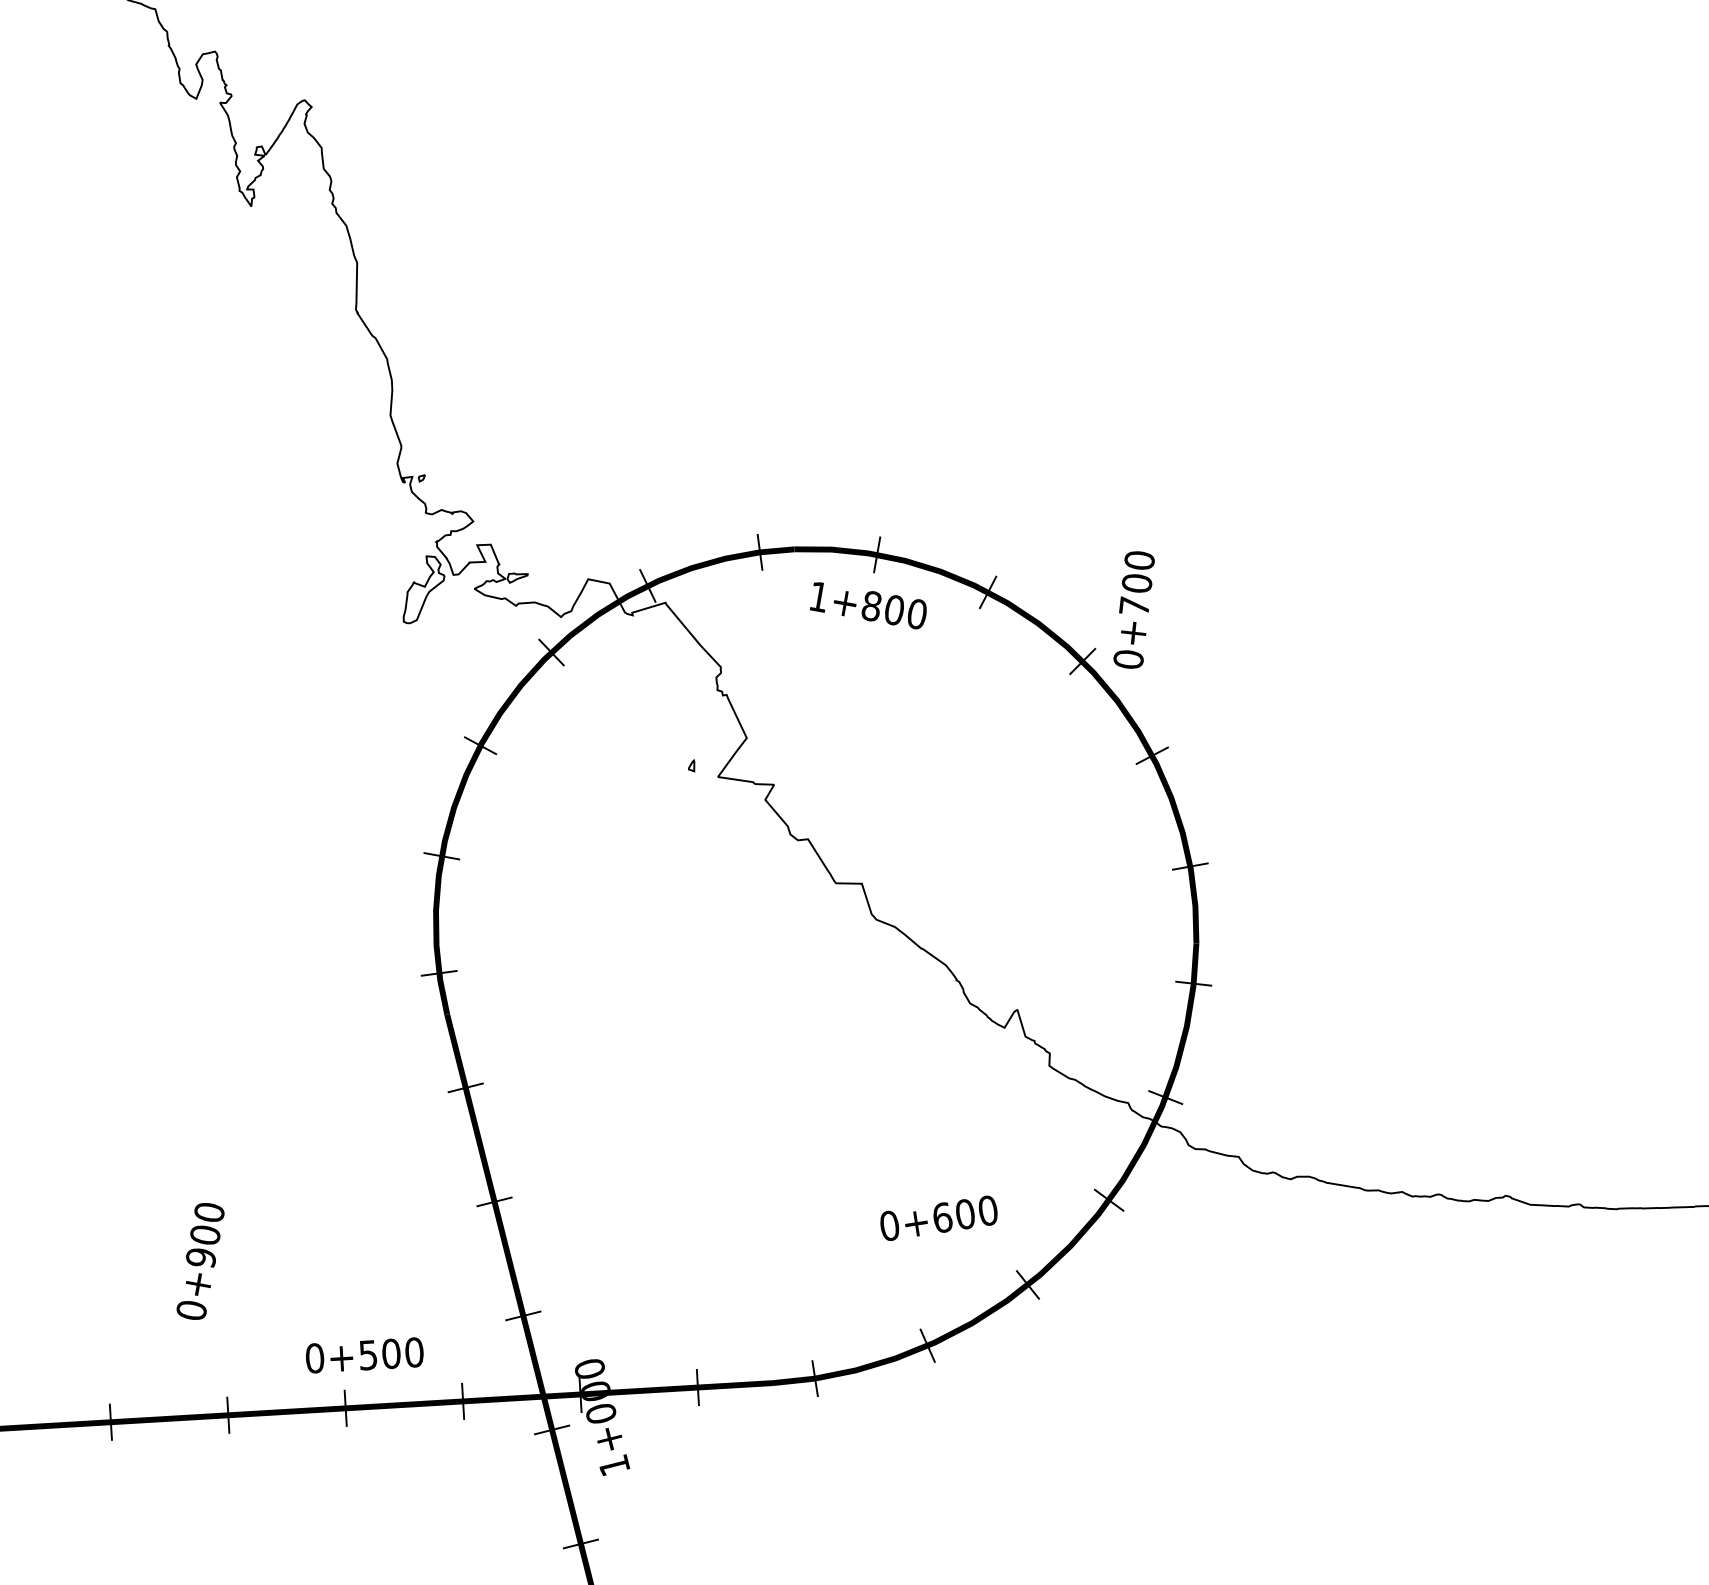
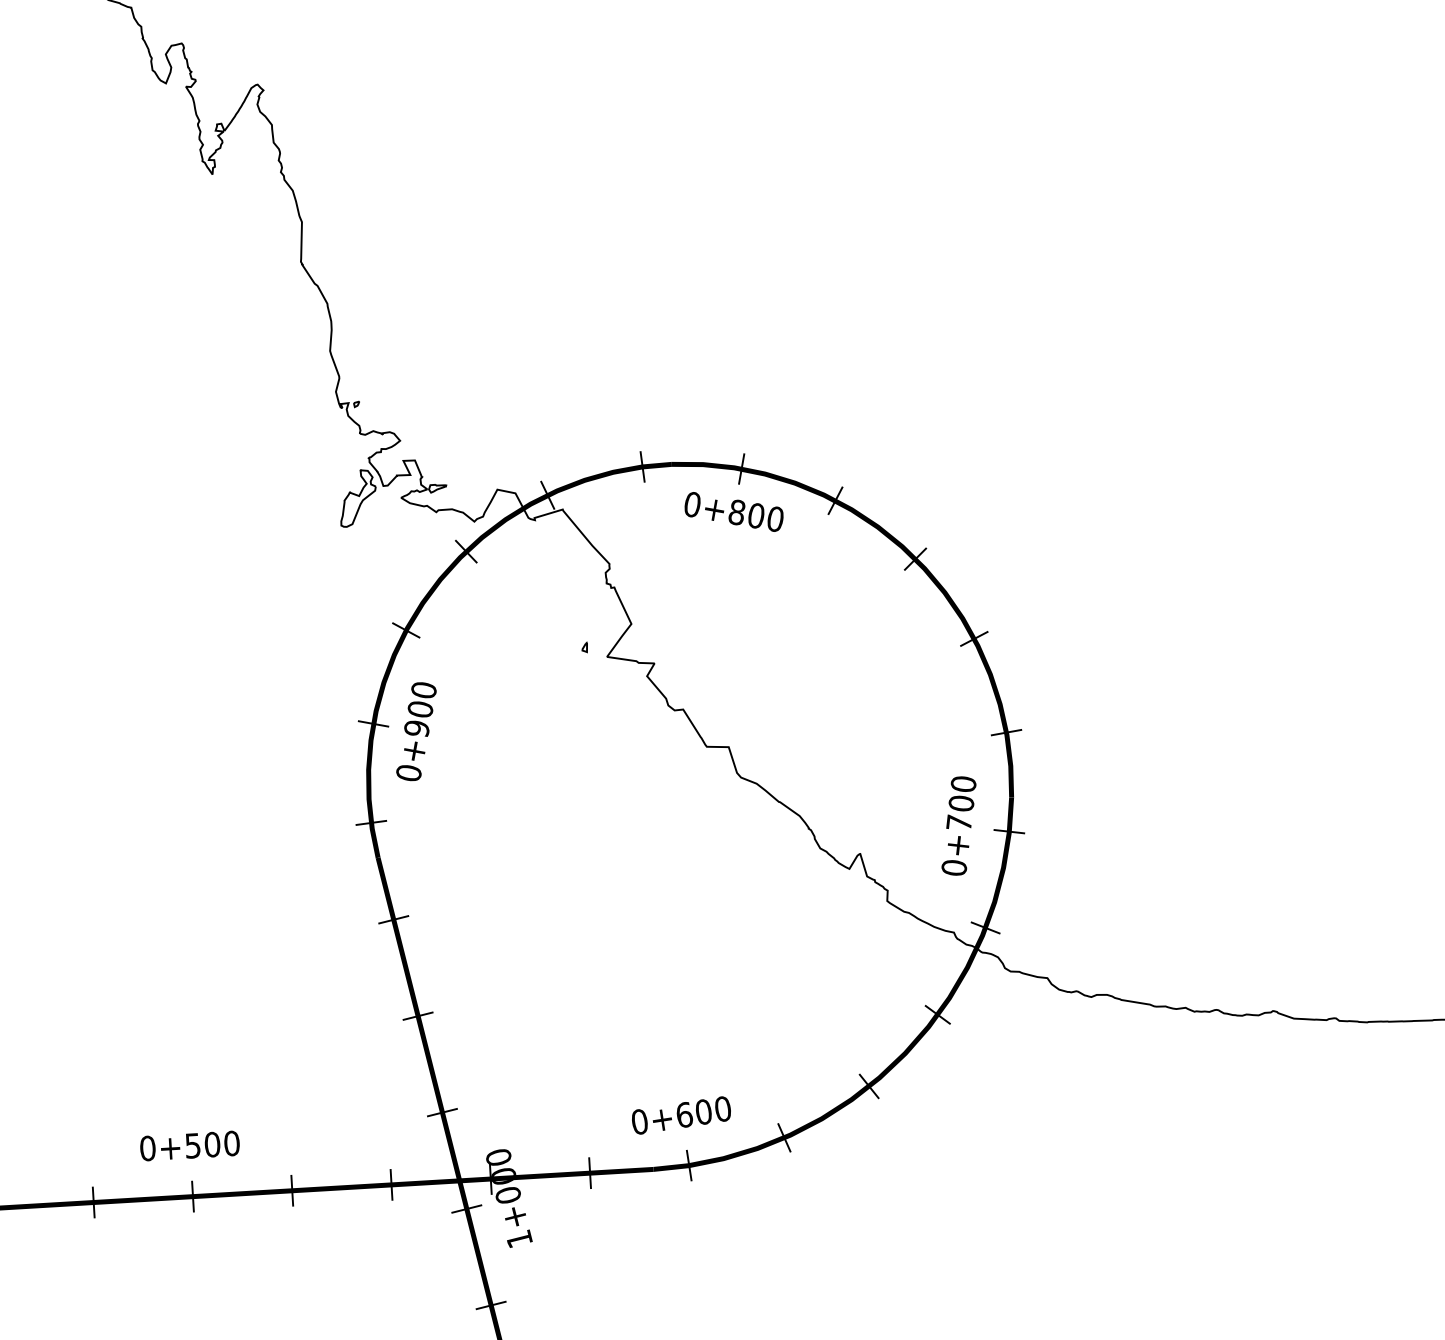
text: (818, 597) -> (692, 505), 1+800 -> 0+800
text: (1133, 609) -> (958, 825), moved
text: (938, 1217) -> (681, 1114), moved
text: (200, 1261) -> (416, 731), moved
text: (364, 1355) -> (189, 1146), moved

